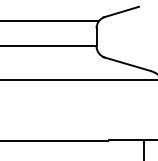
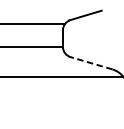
line: (126, 64) -> (90, 63), solid -> dashed

